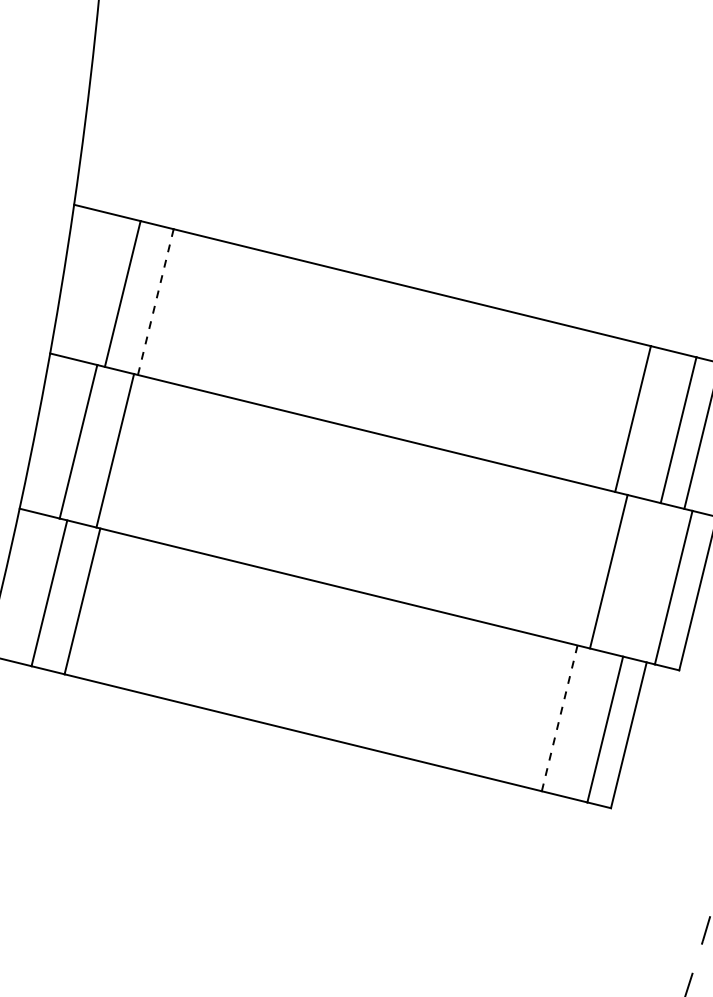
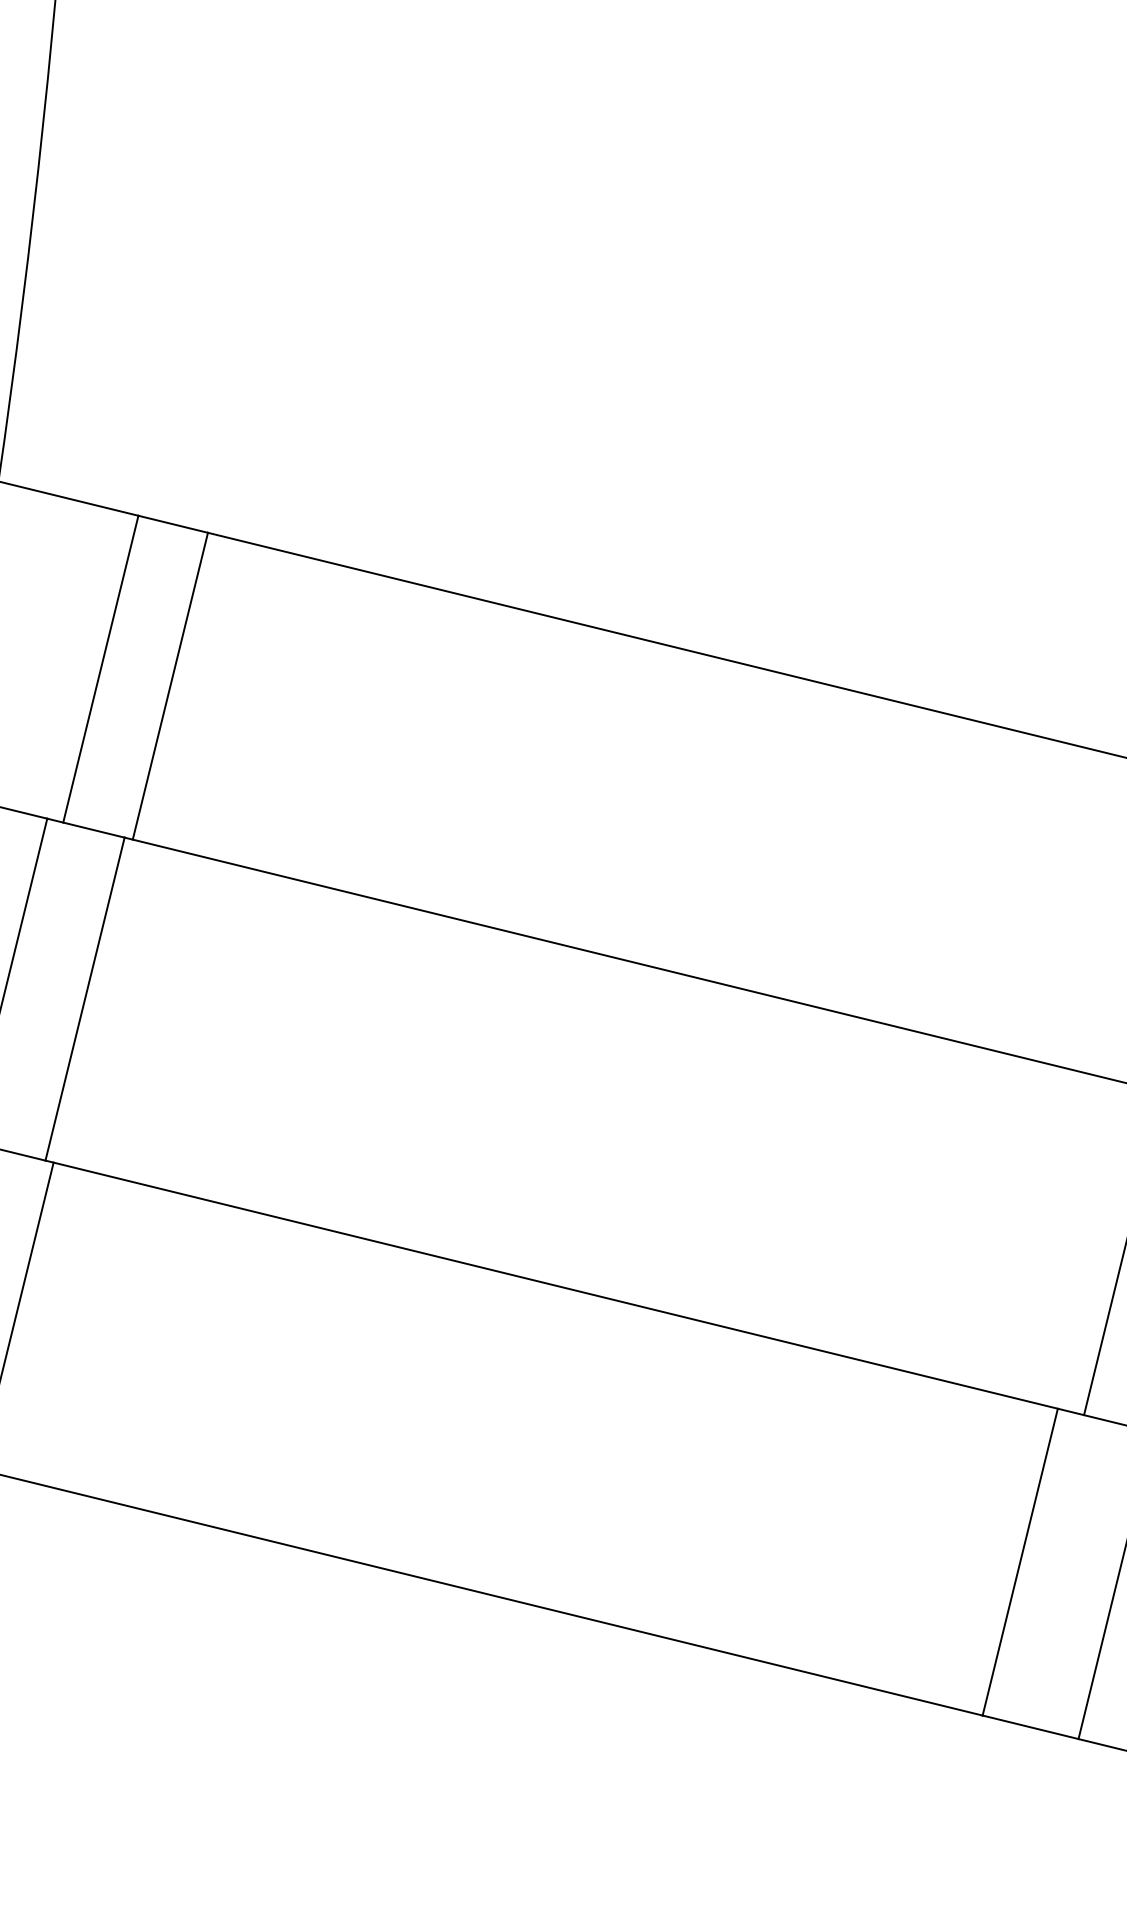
line: (155, 301) -> (169, 684), dashed -> solid
line: (559, 717) -> (1019, 1560), dashed -> solid

